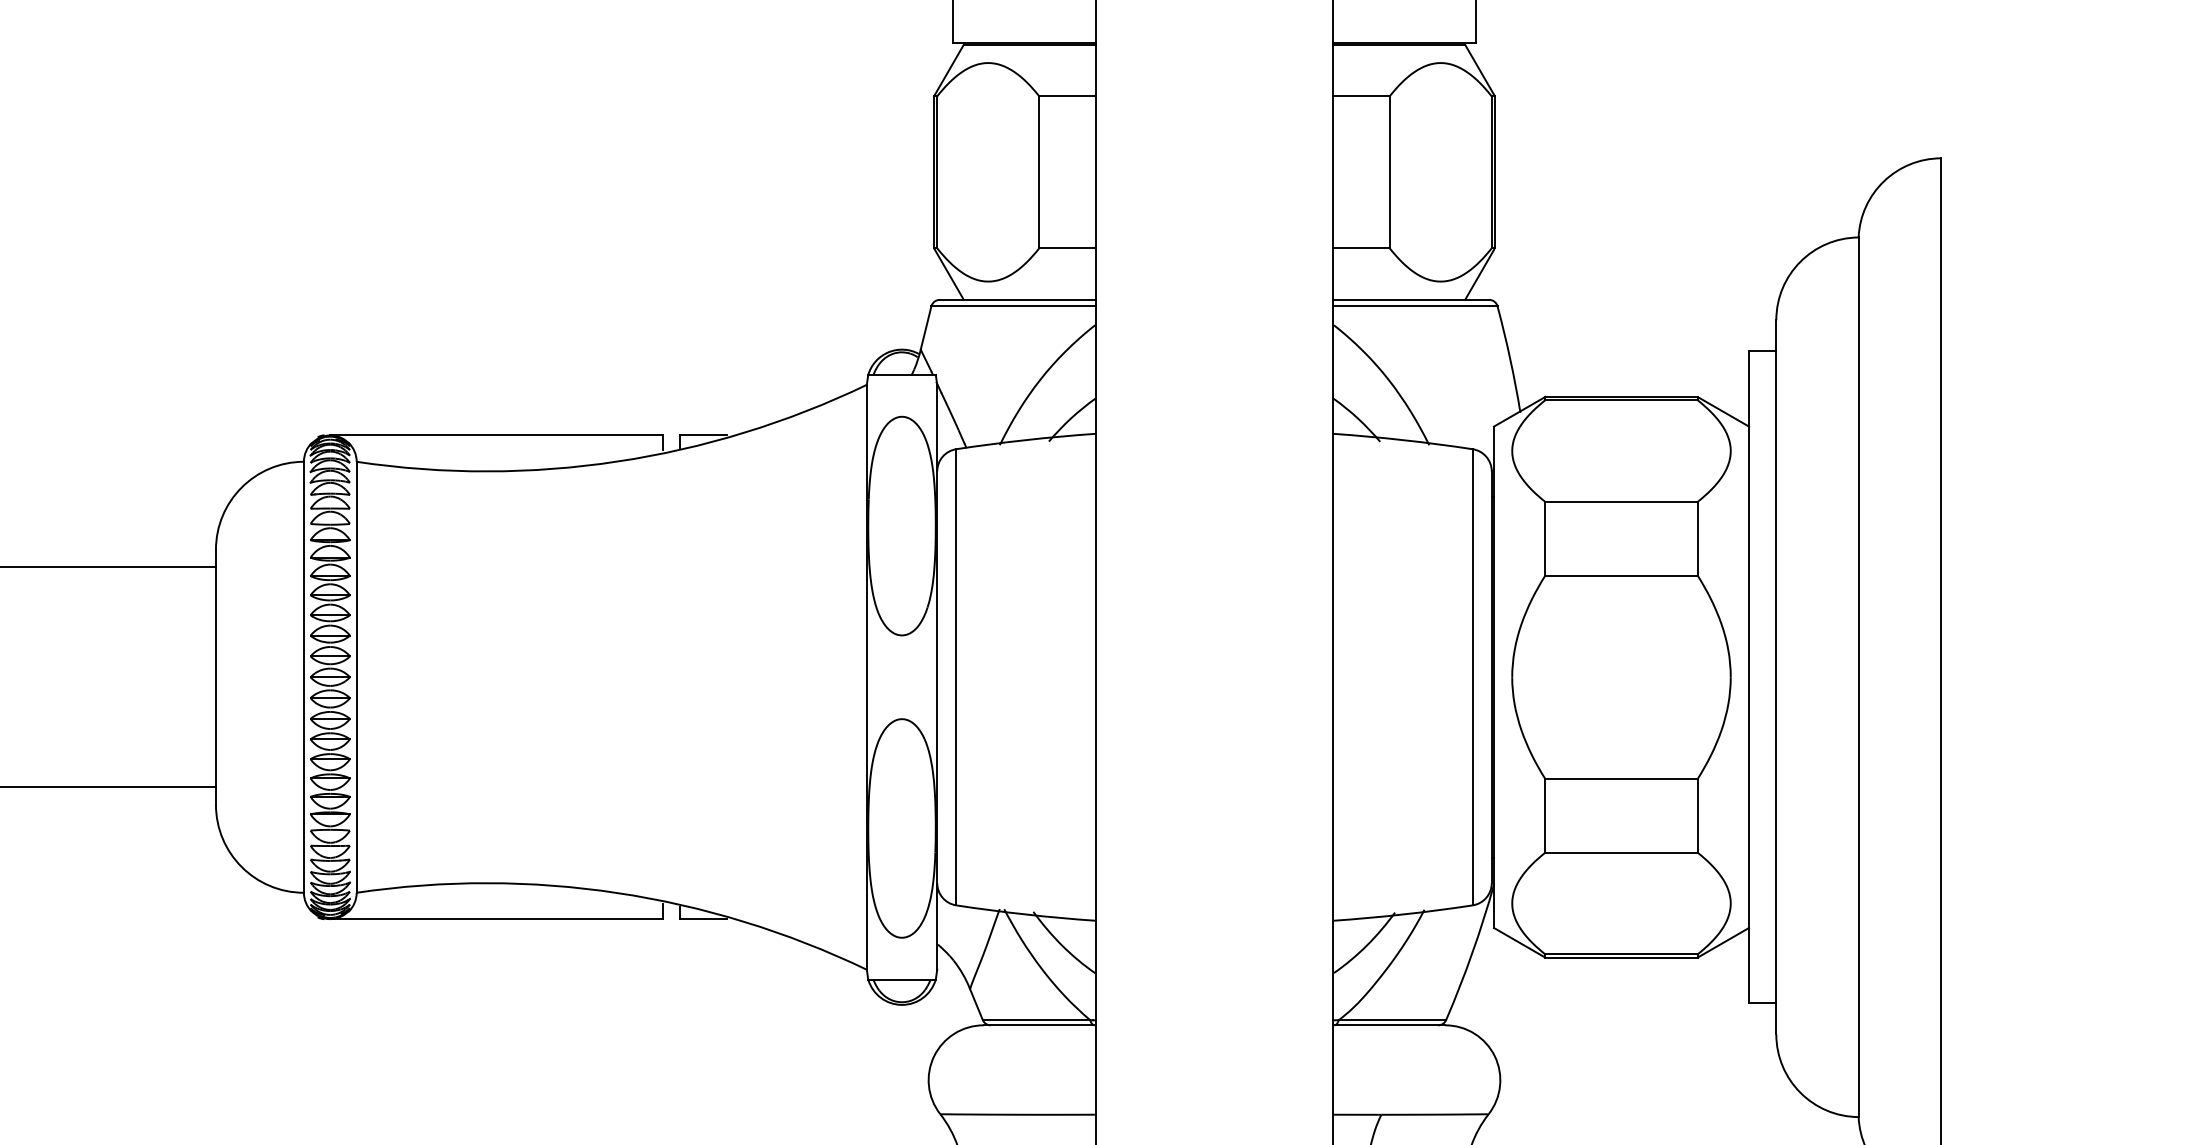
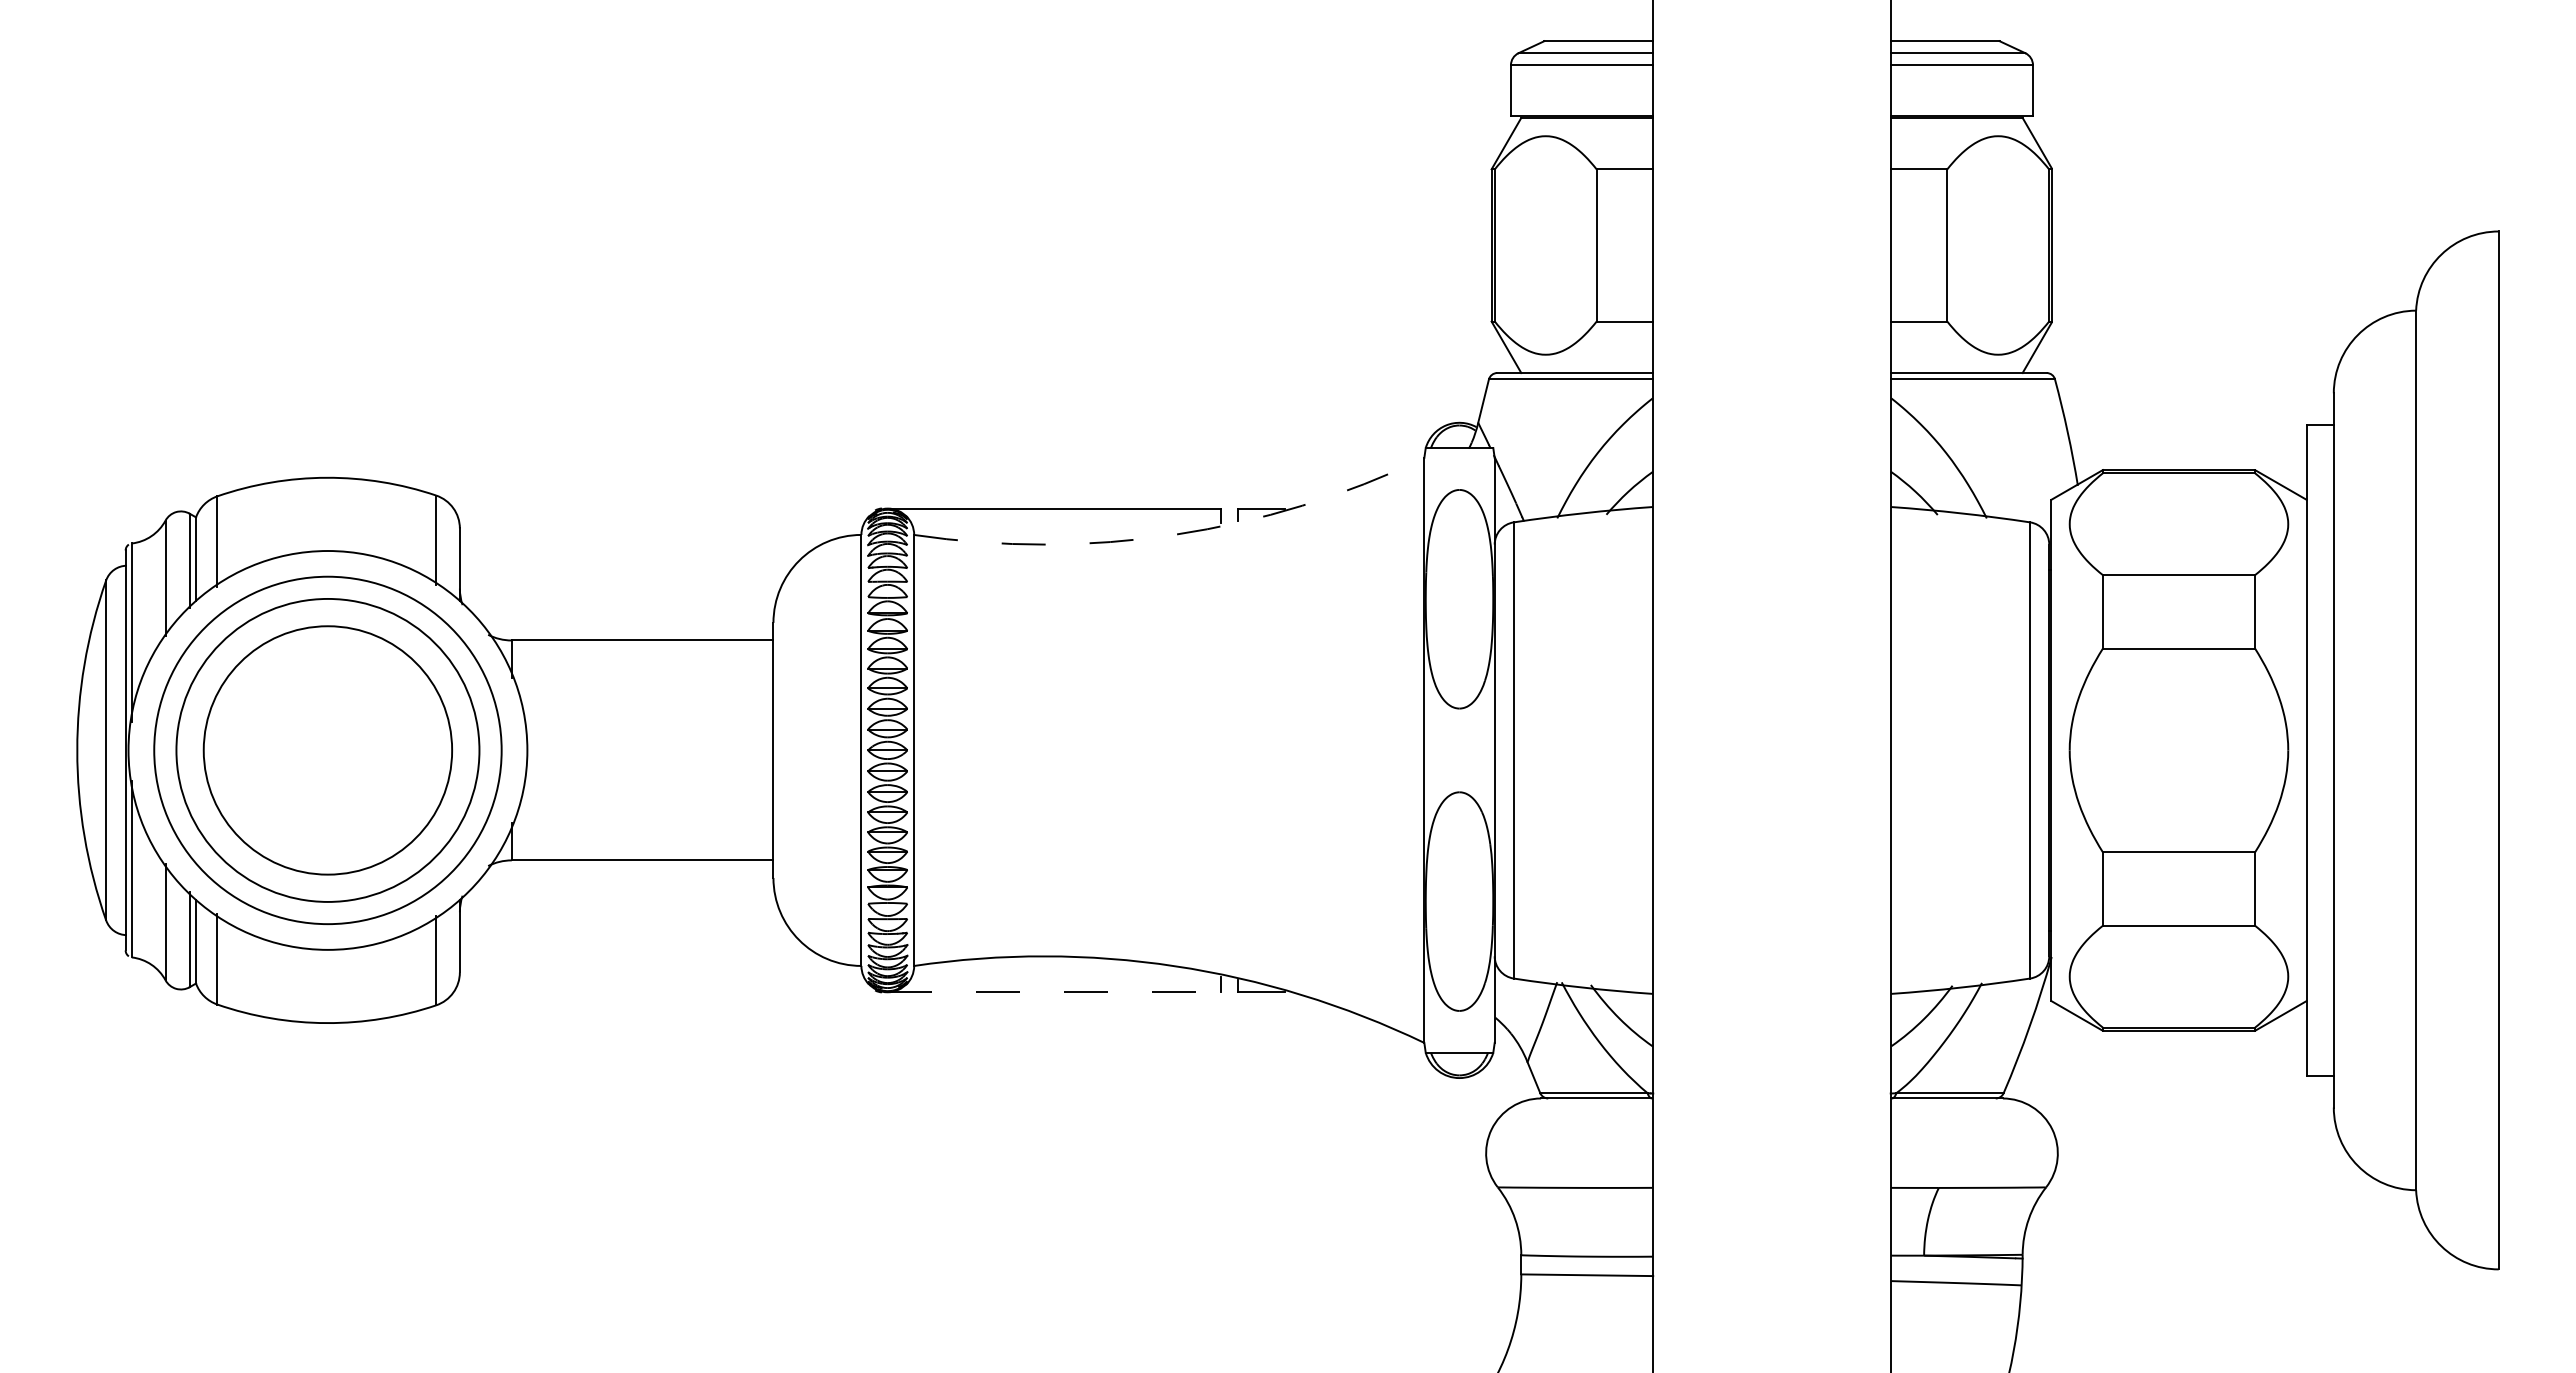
arc: (618, 461) -> (1175, 534), solid -> dashed
line: (497, 919) -> (1054, 992), solid -> dashed

